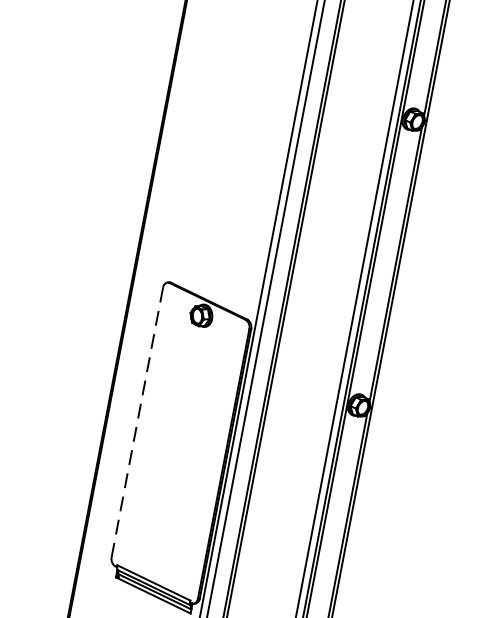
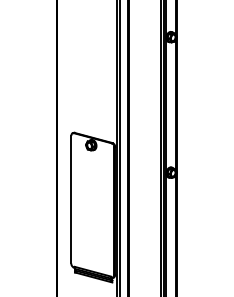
line: (137, 421) -> (71, 199), dashed -> solid

